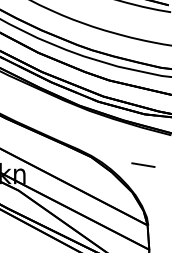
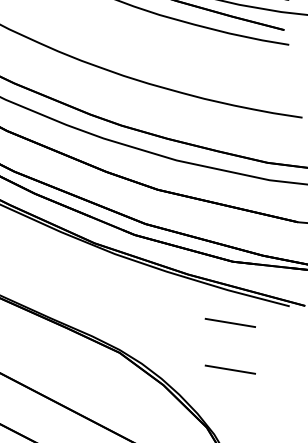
line: (143, 142) -> (230, 321), added

